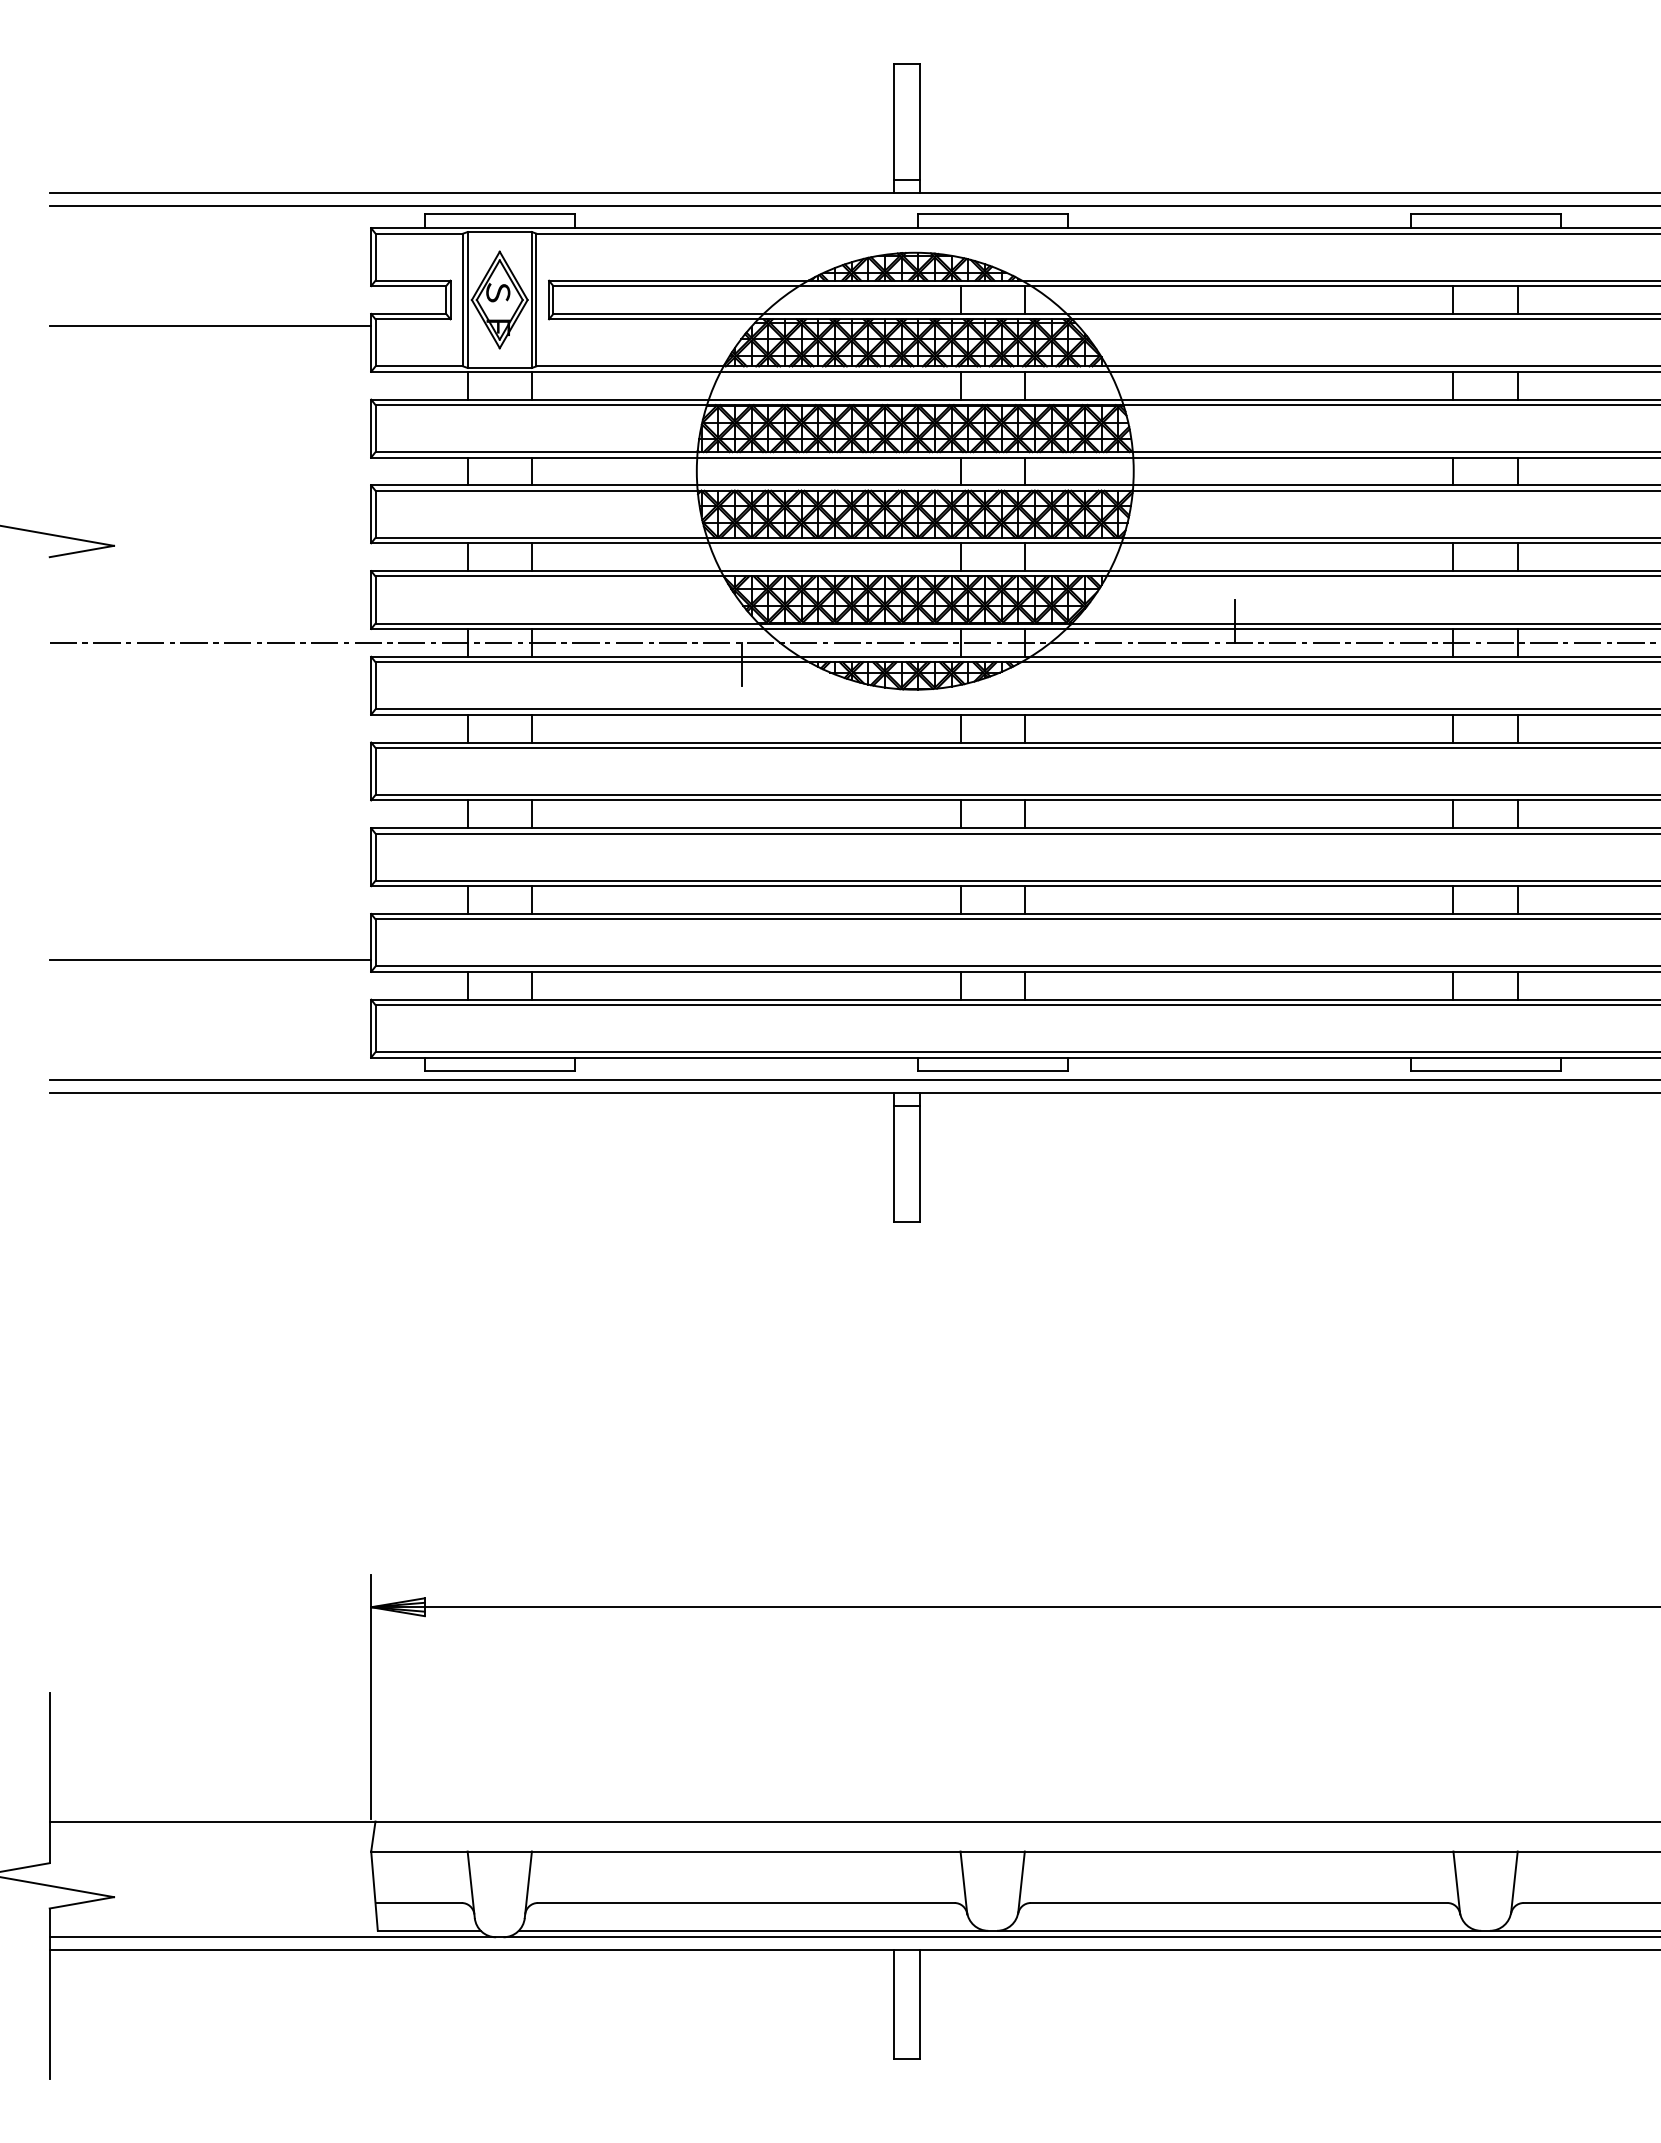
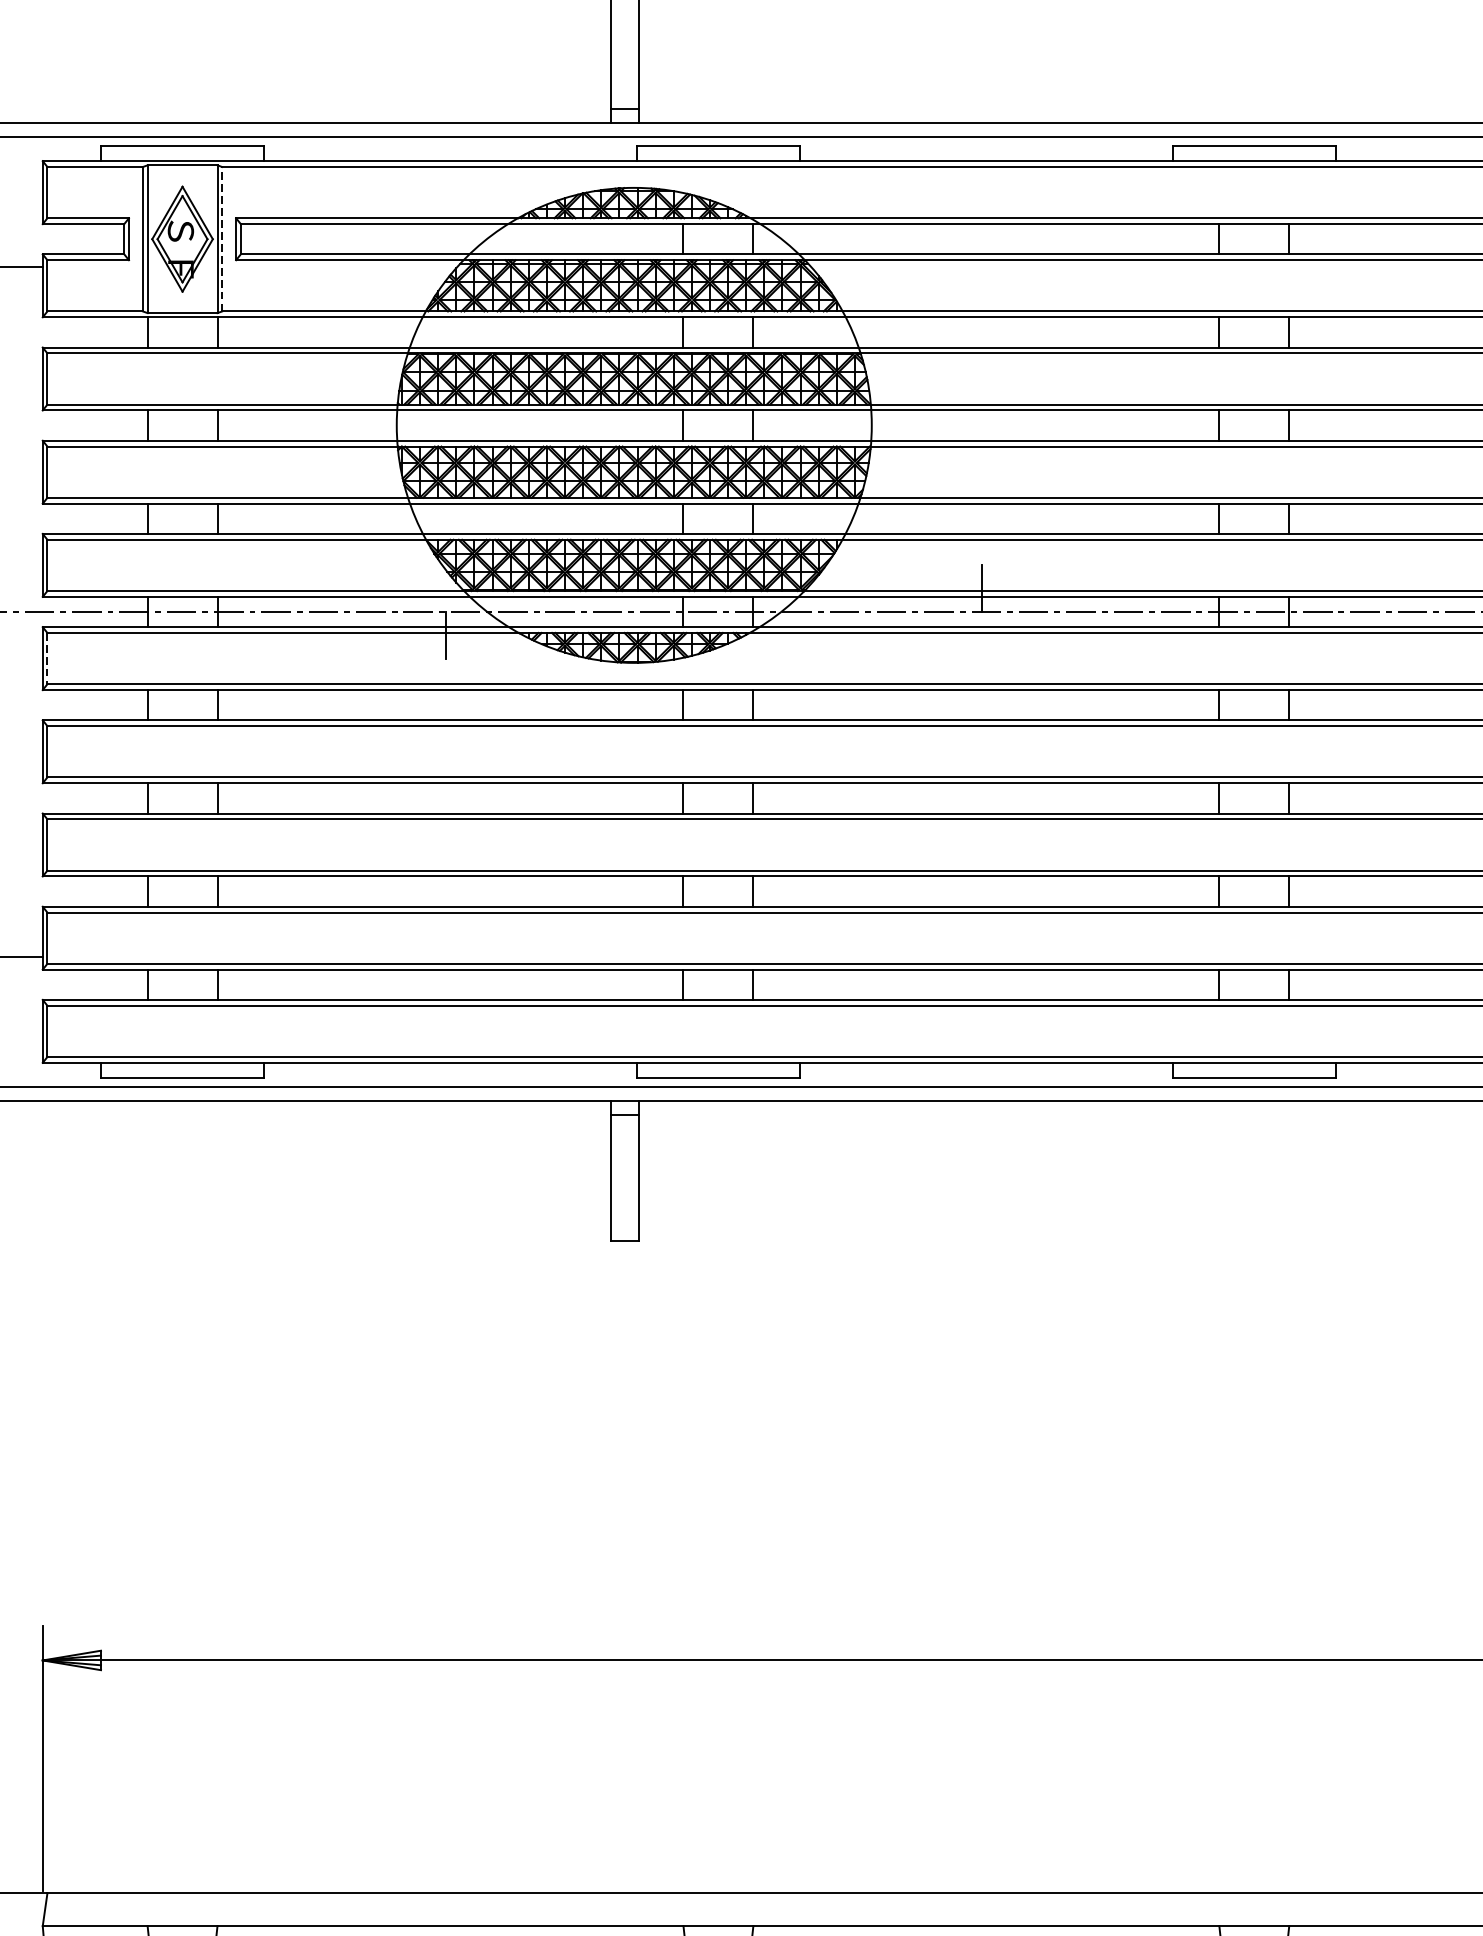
line: (536, 299) -> (222, 238), solid -> dashed
line: (375, 685) -> (47, 658), solid -> dashed

